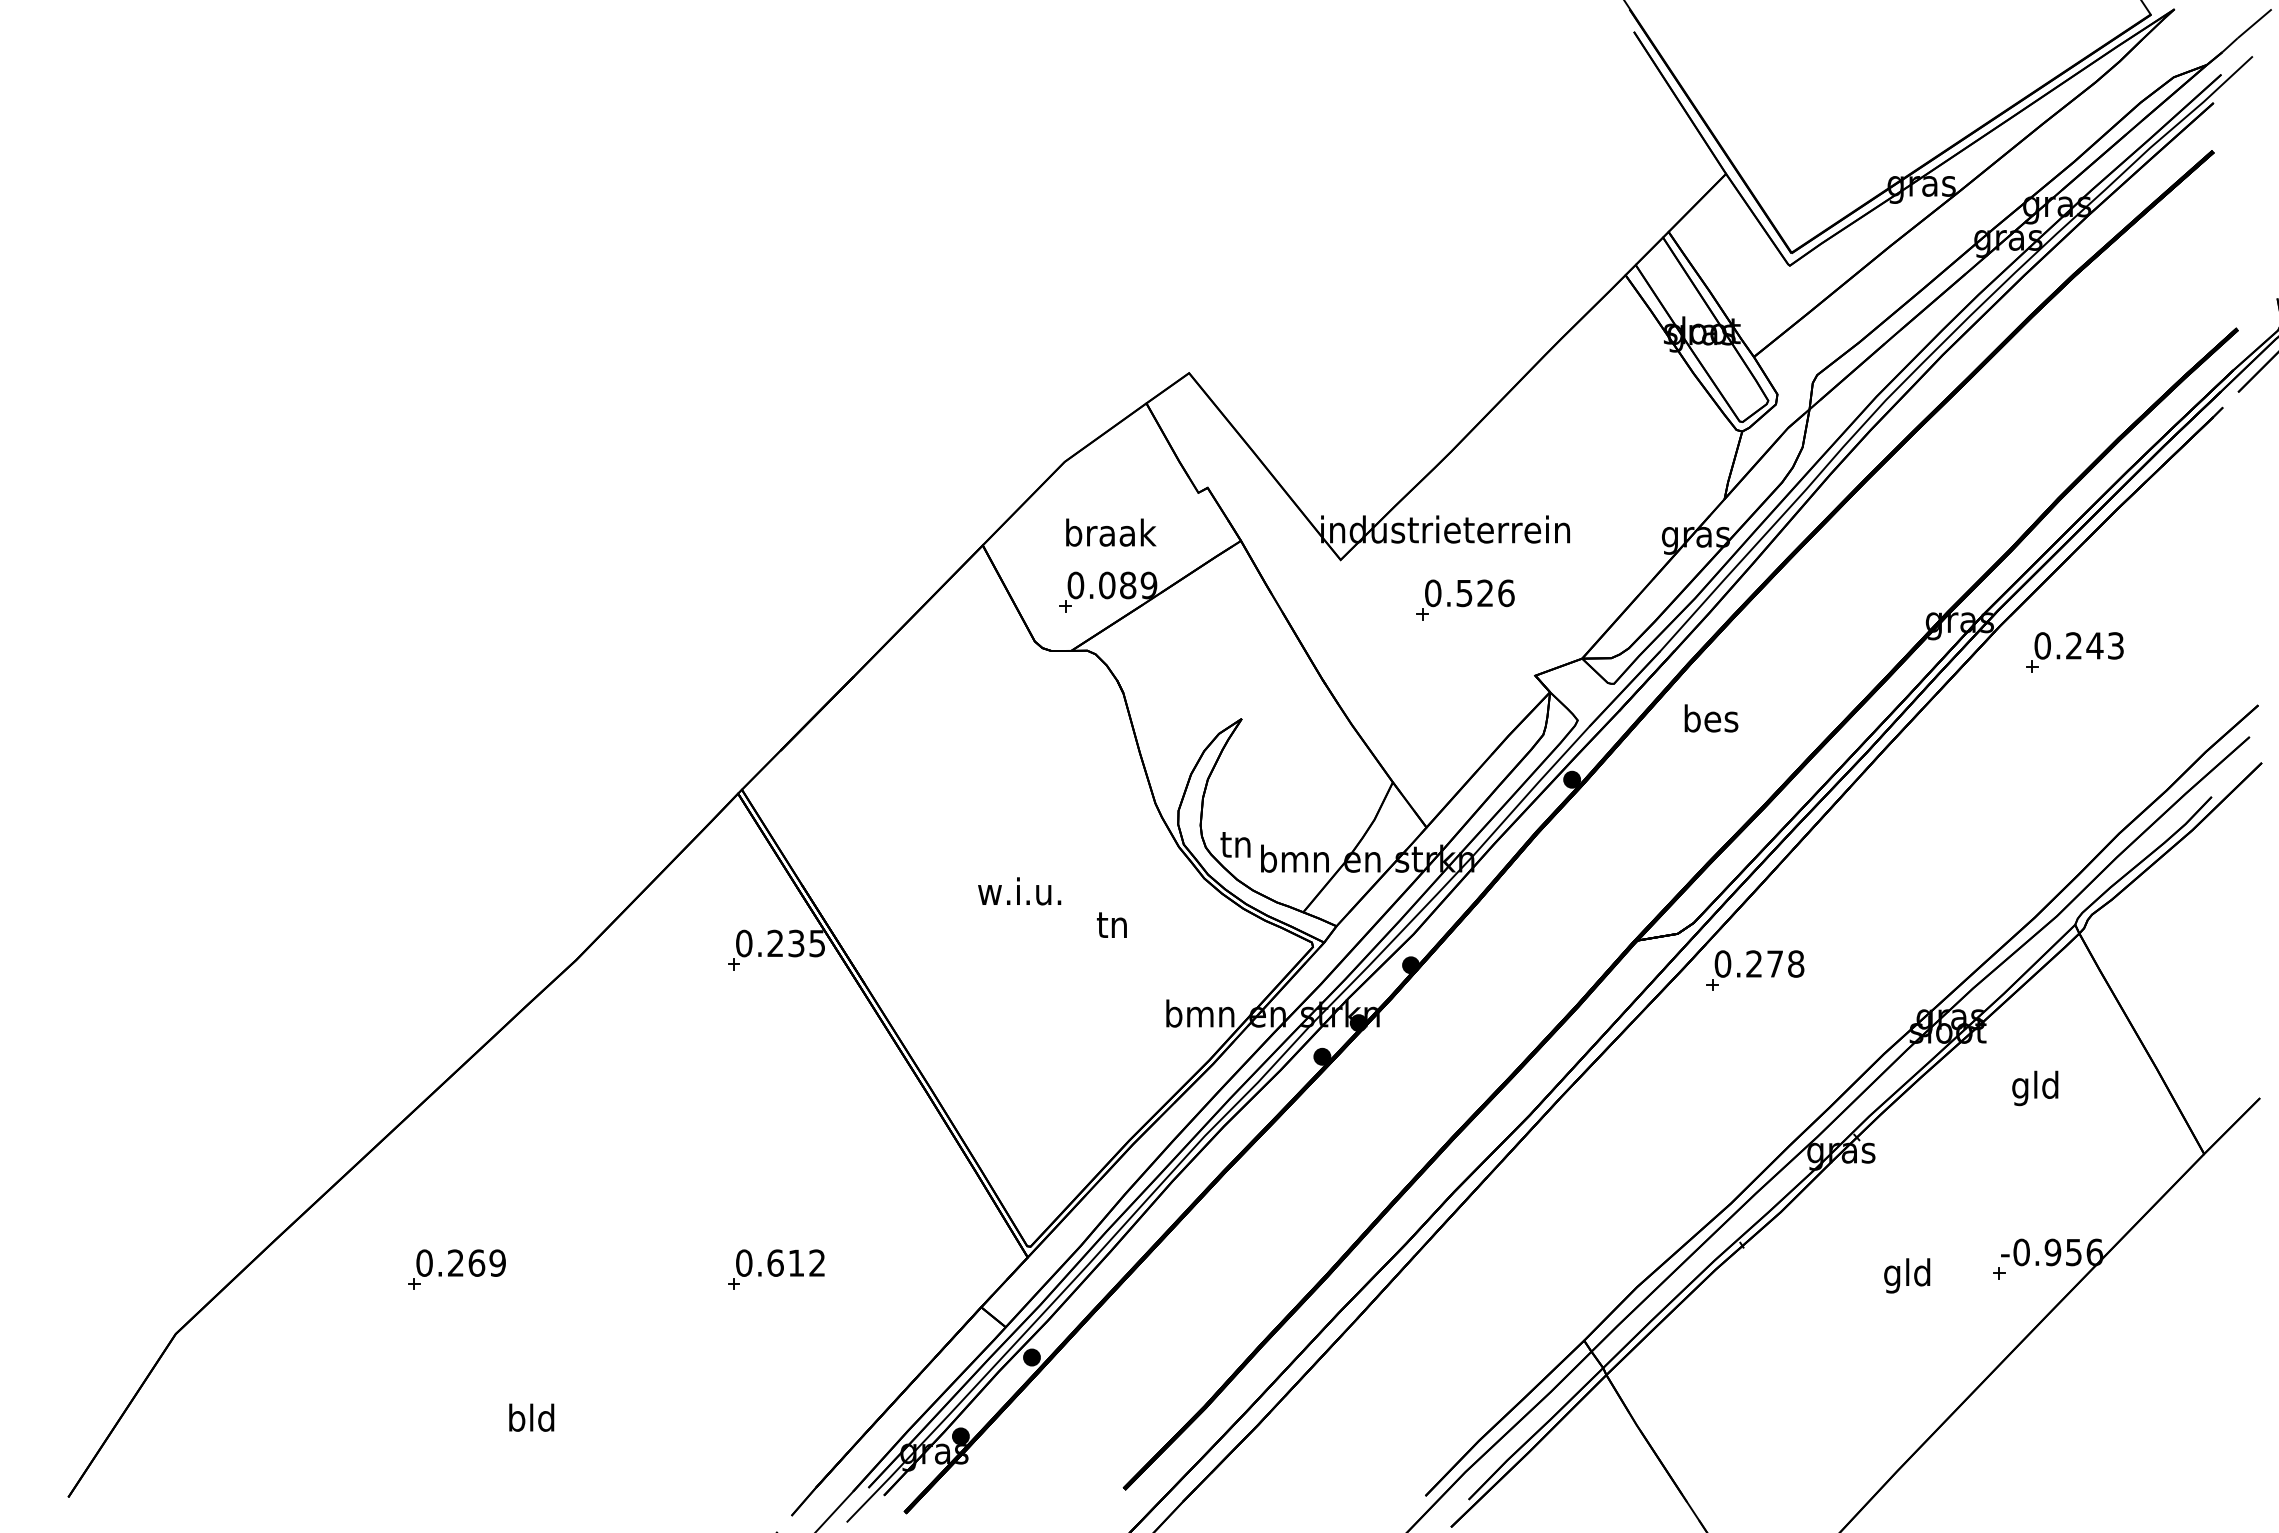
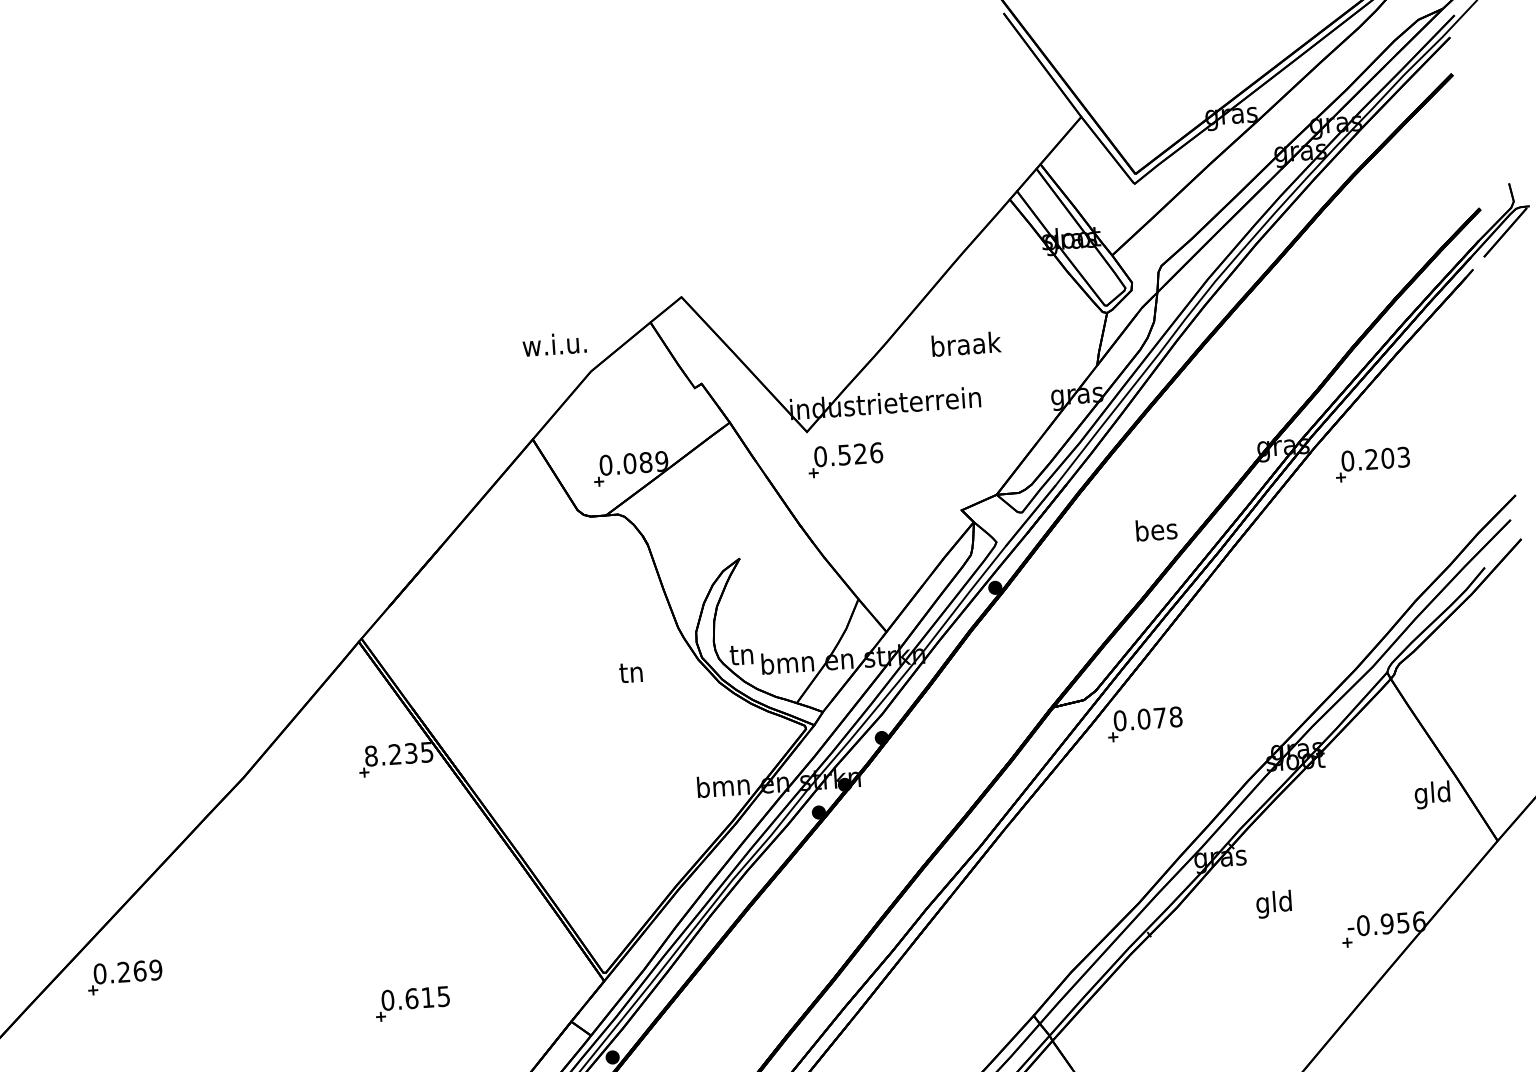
text: (1111, 532) -> (966, 343), moved
part: (1465, 599) -> (845, 459), moved
text: (2094, 645) -> (1387, 458), 0.243 -> 0.203
text: (1711, 718) -> (1156, 529), moved
text: (1019, 891) -> (554, 344), moved
text: (1111, 924) -> (630, 672), moved
text: (744, 943) -> (371, 756), 0.235 -> 8.235
text: (1754, 963) -> (1144, 718), 0.278 -> 0.078
text: (2035, 1088) -> (1432, 795), moved
text: (816, 1262) -> (443, 996), 0.612 -> 0.615
part: (456, 1269) -> (124, 977), moved
text: (1907, 1275) -> (1274, 904), moved

